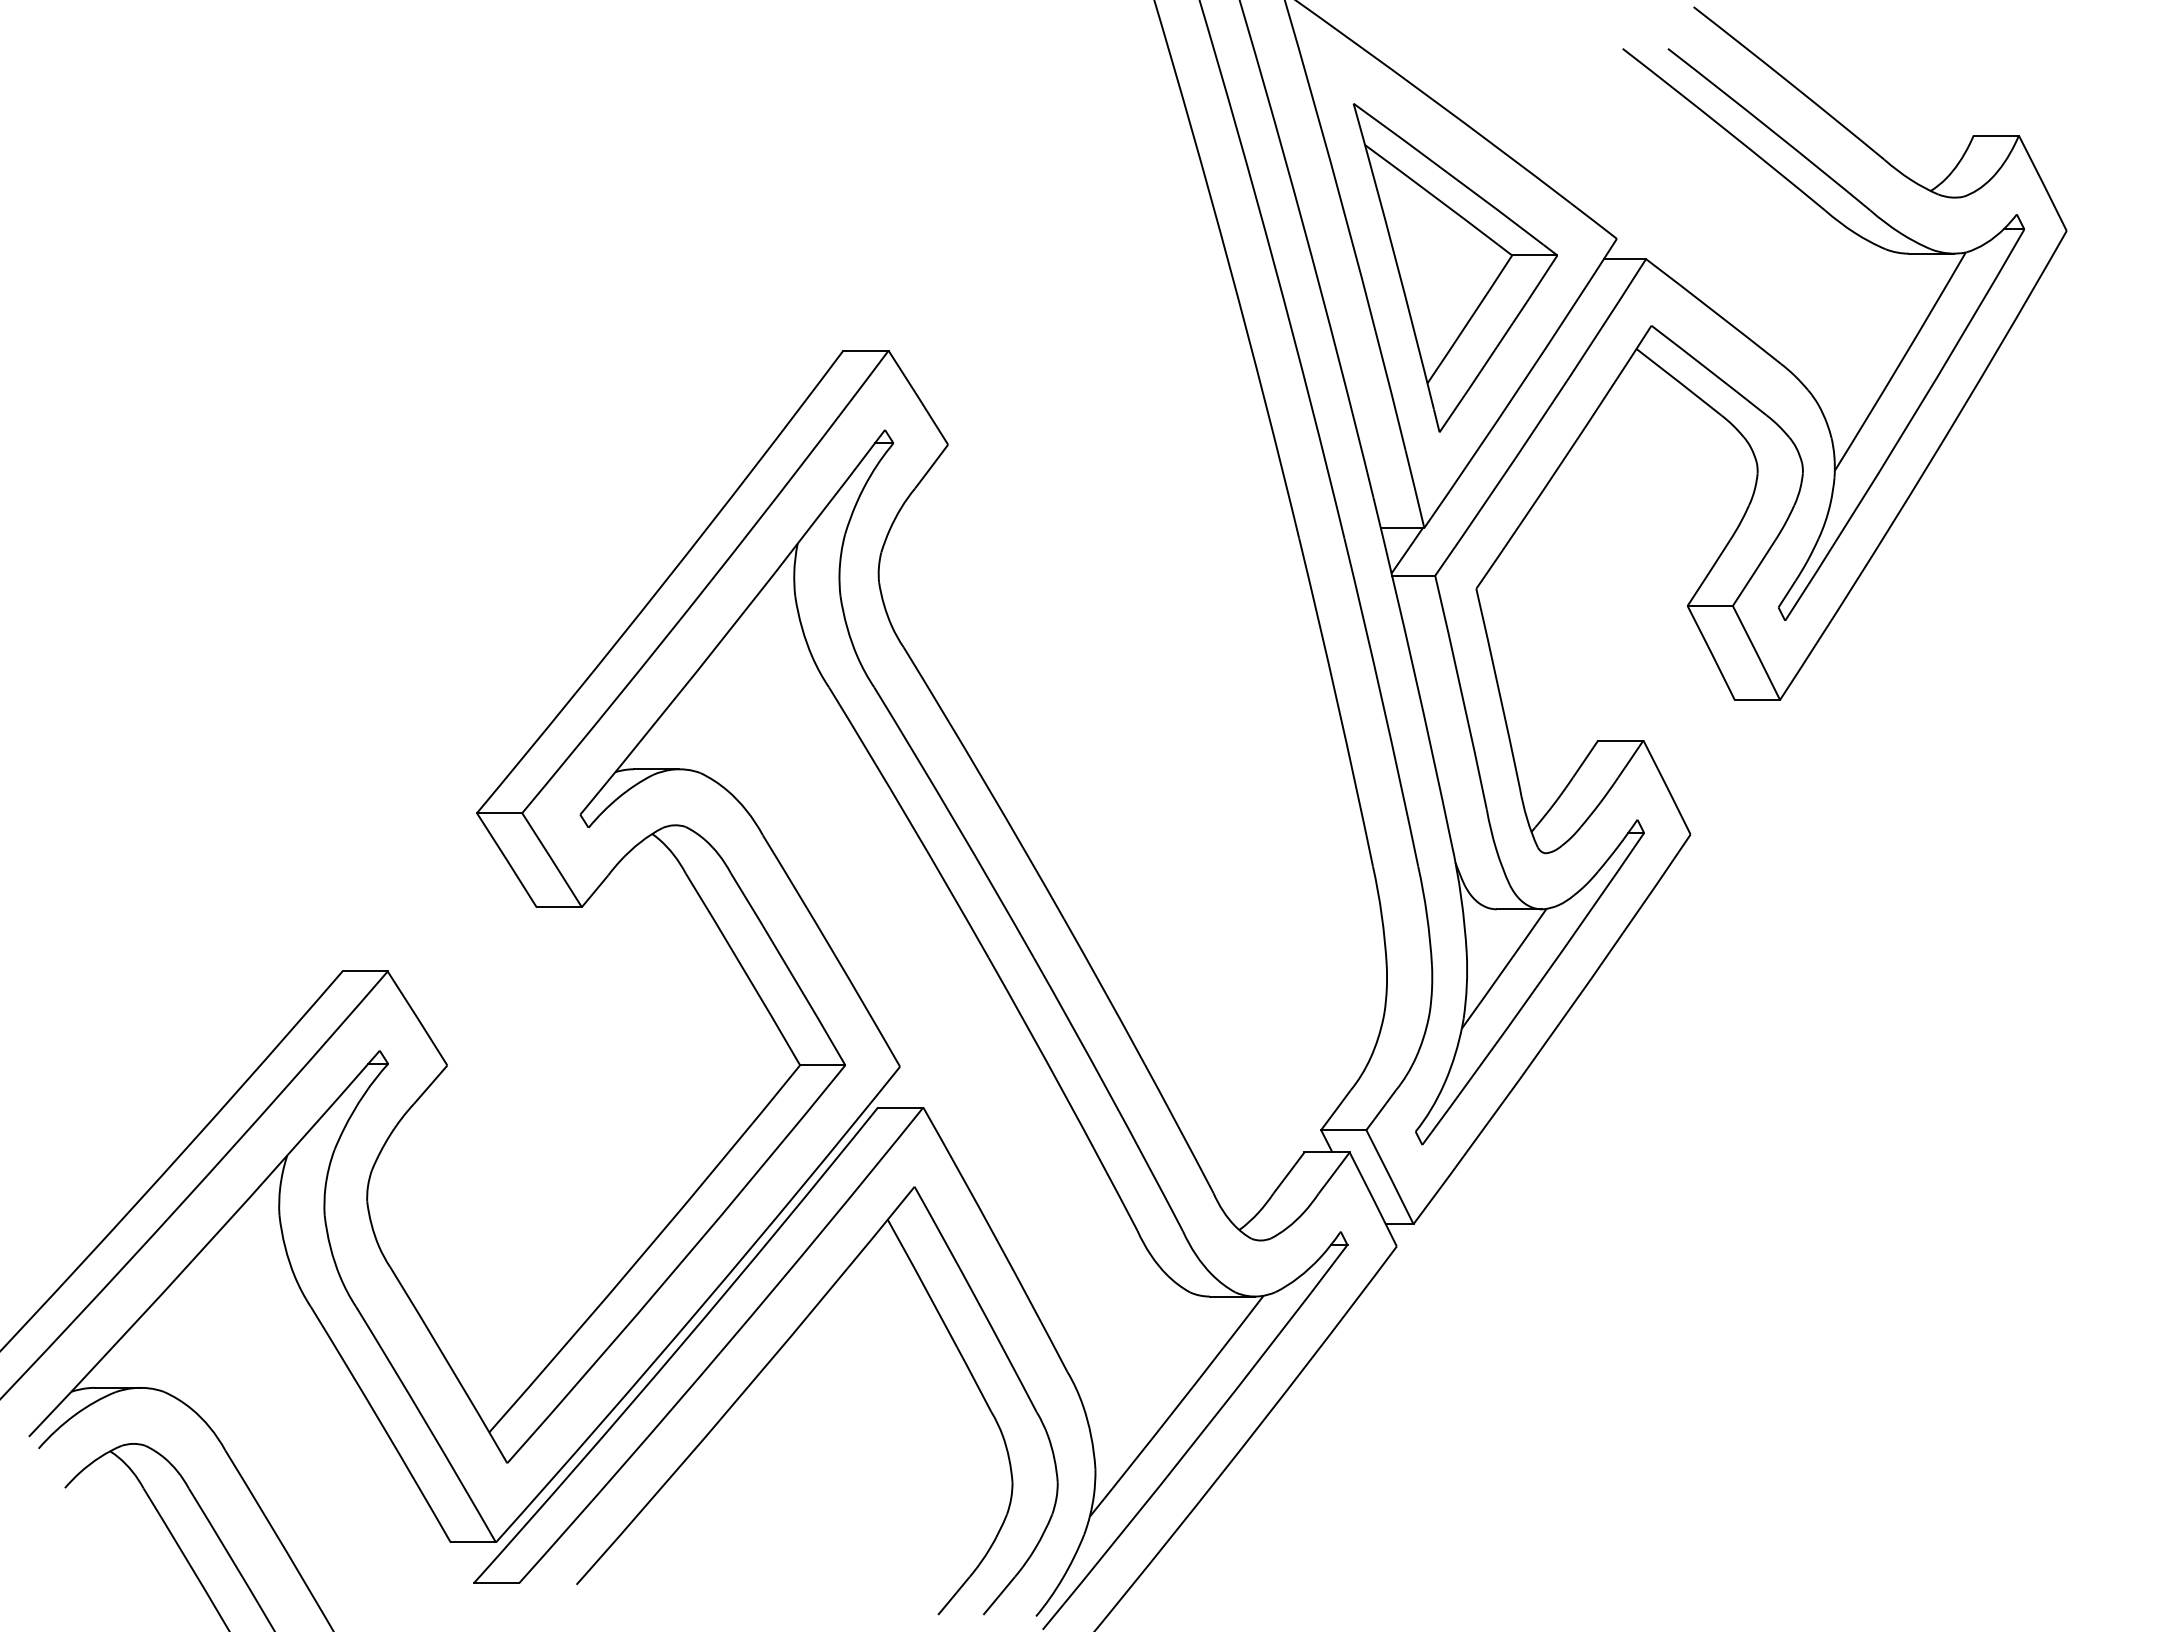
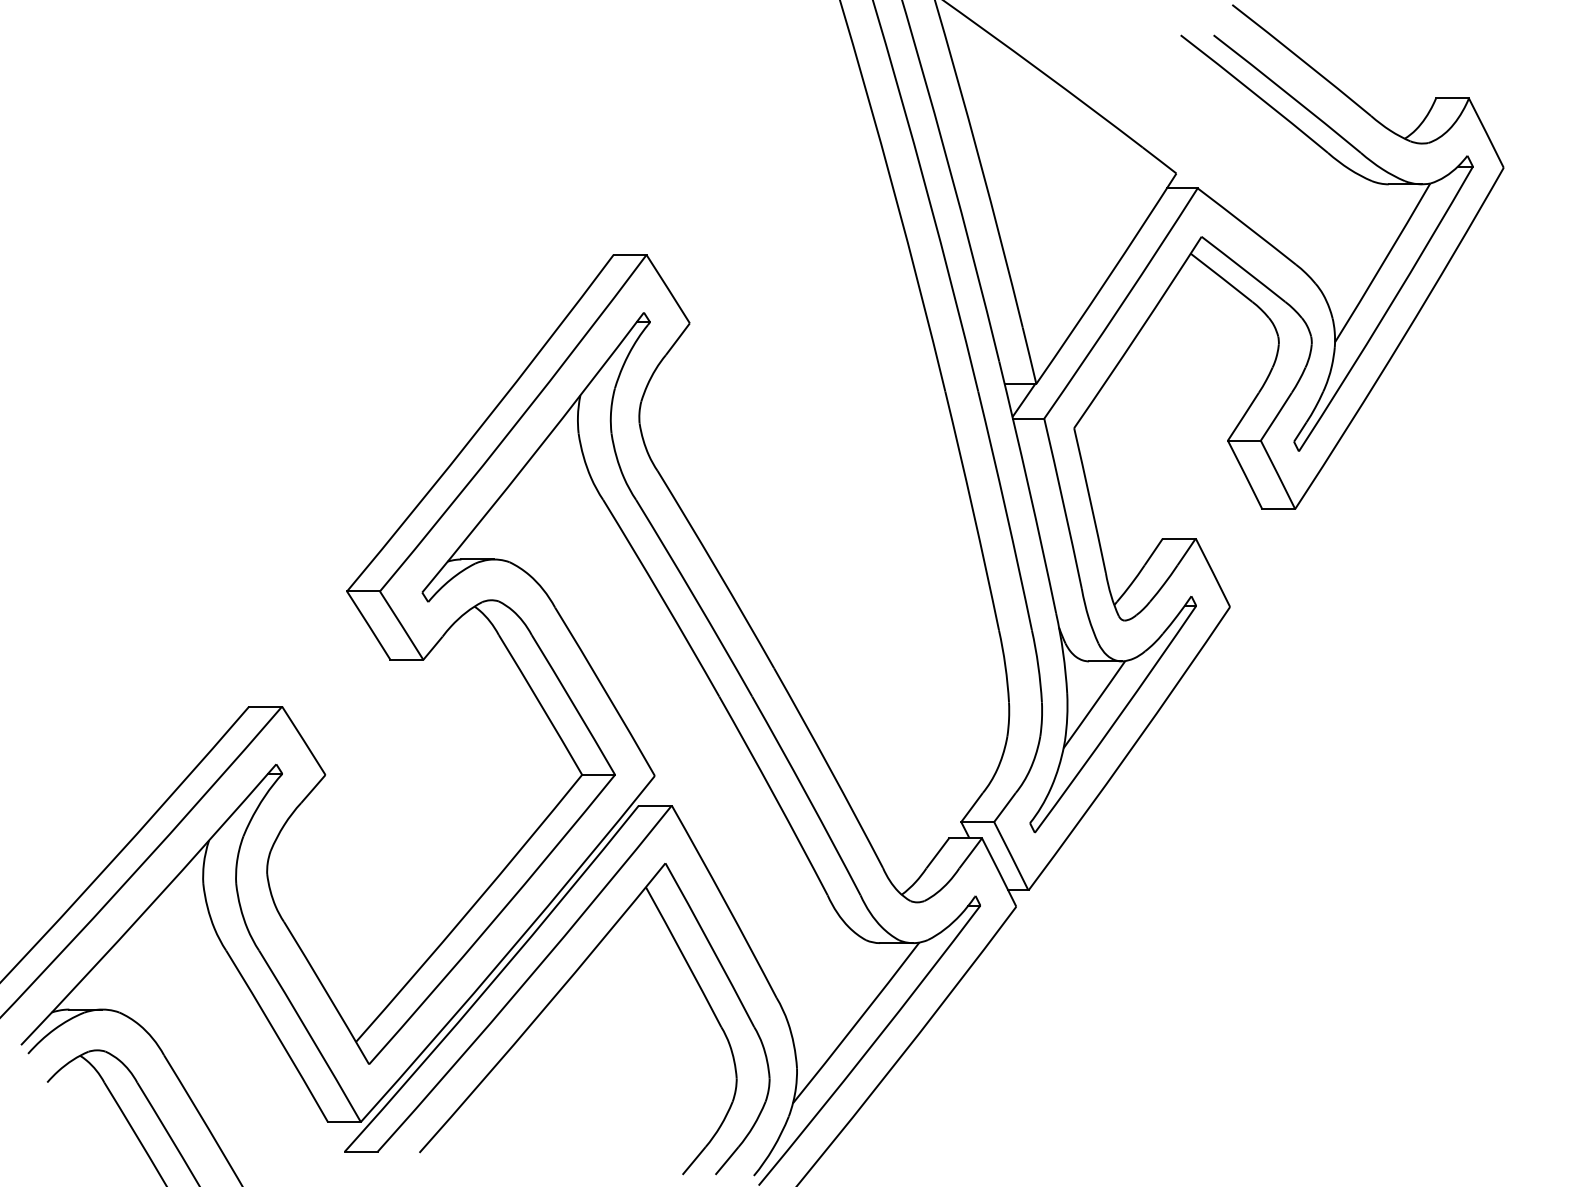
part: (1454, 267) -> (1058, 194), removed

